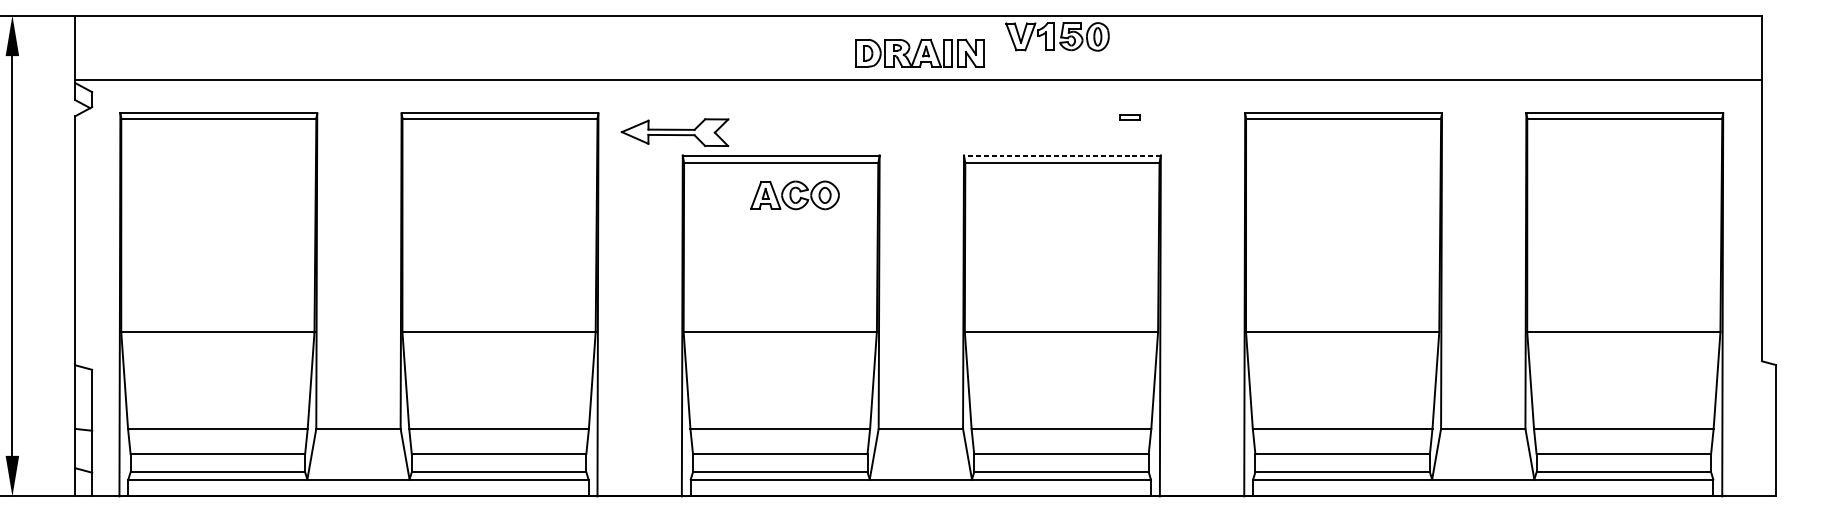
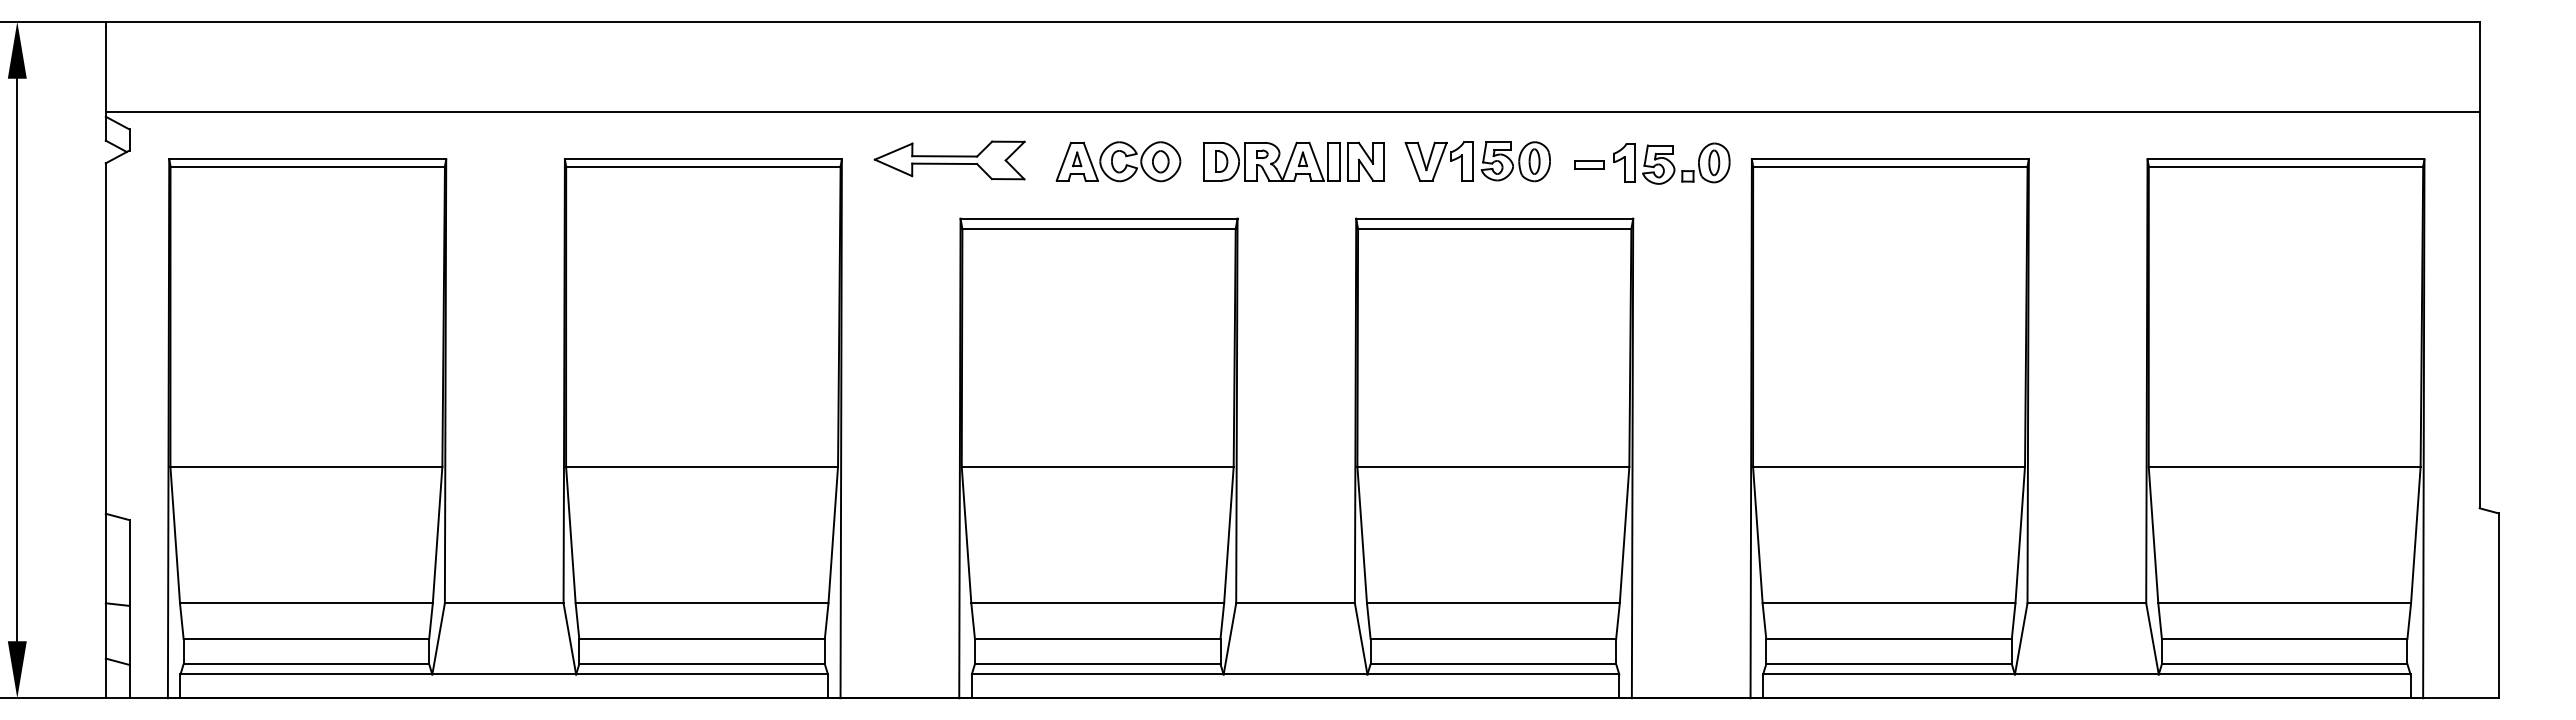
part: (1057, 36) -> (1477, 161), moved
part: (919, 53) -> (1293, 161), moved
part: (1188, 116) -> (1671, 163), added
part: (674, 132) -> (949, 160), moved
line: (1062, 155) -> (1494, 218), dashed -> solid
part: (795, 195) -> (1118, 161), moved

